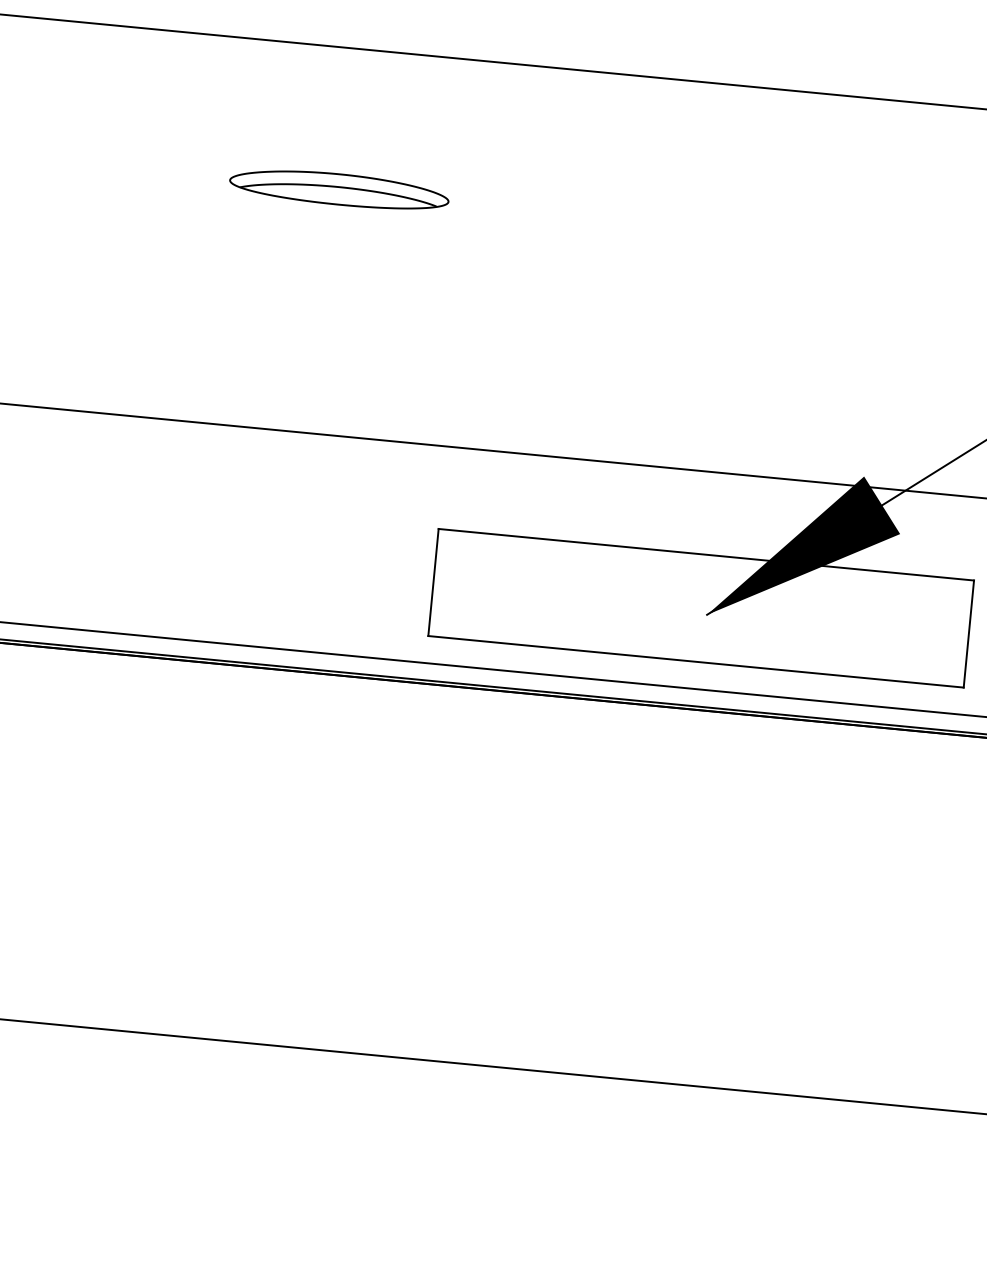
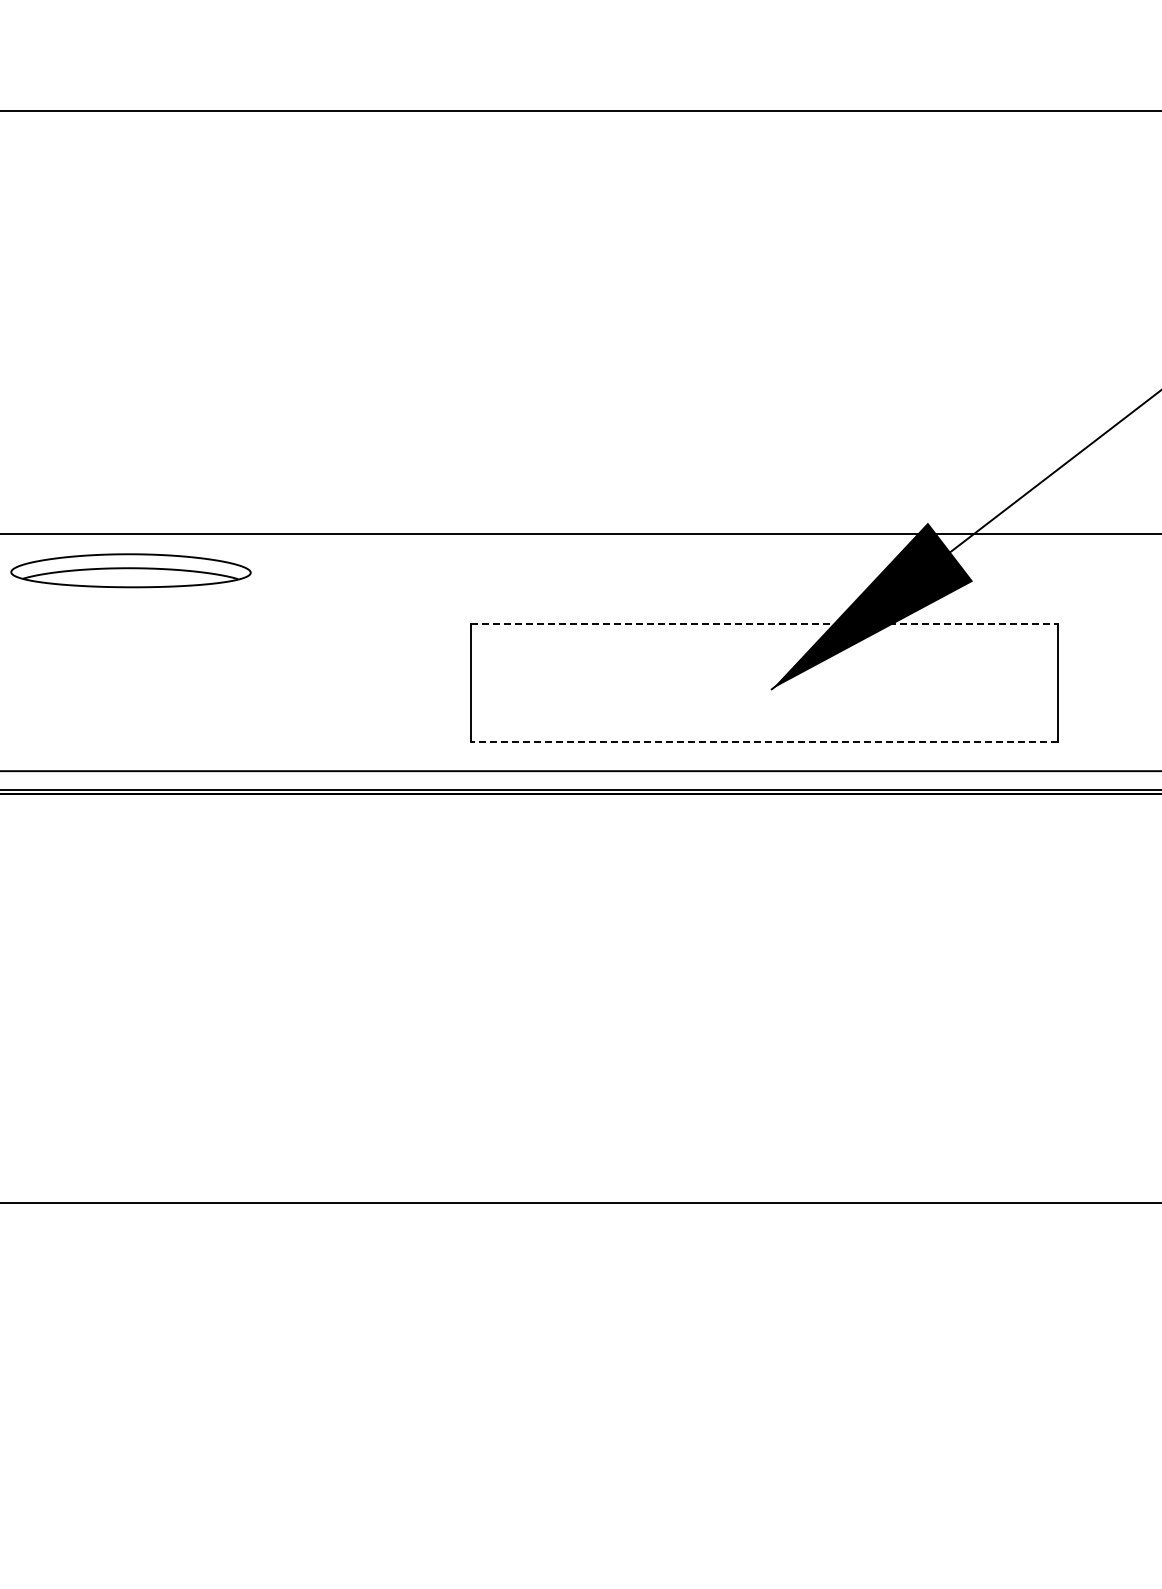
part: (339, 189) -> (130, 570), moved
line: (707, 555) -> (765, 624), solid -> dashed
line: (695, 661) -> (764, 741), solid -> dashed

